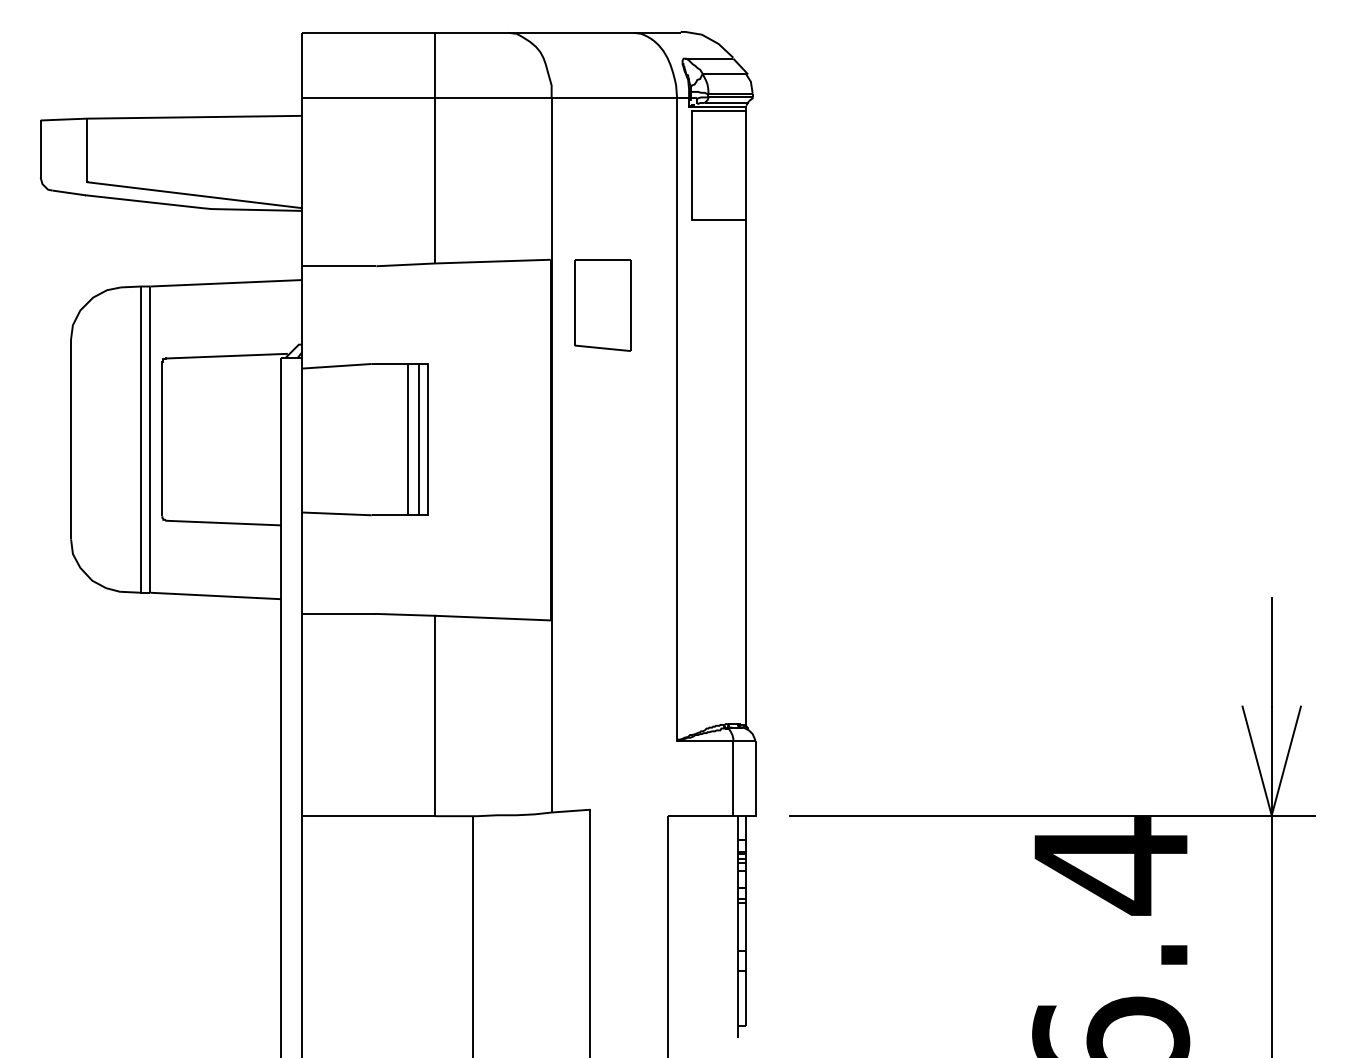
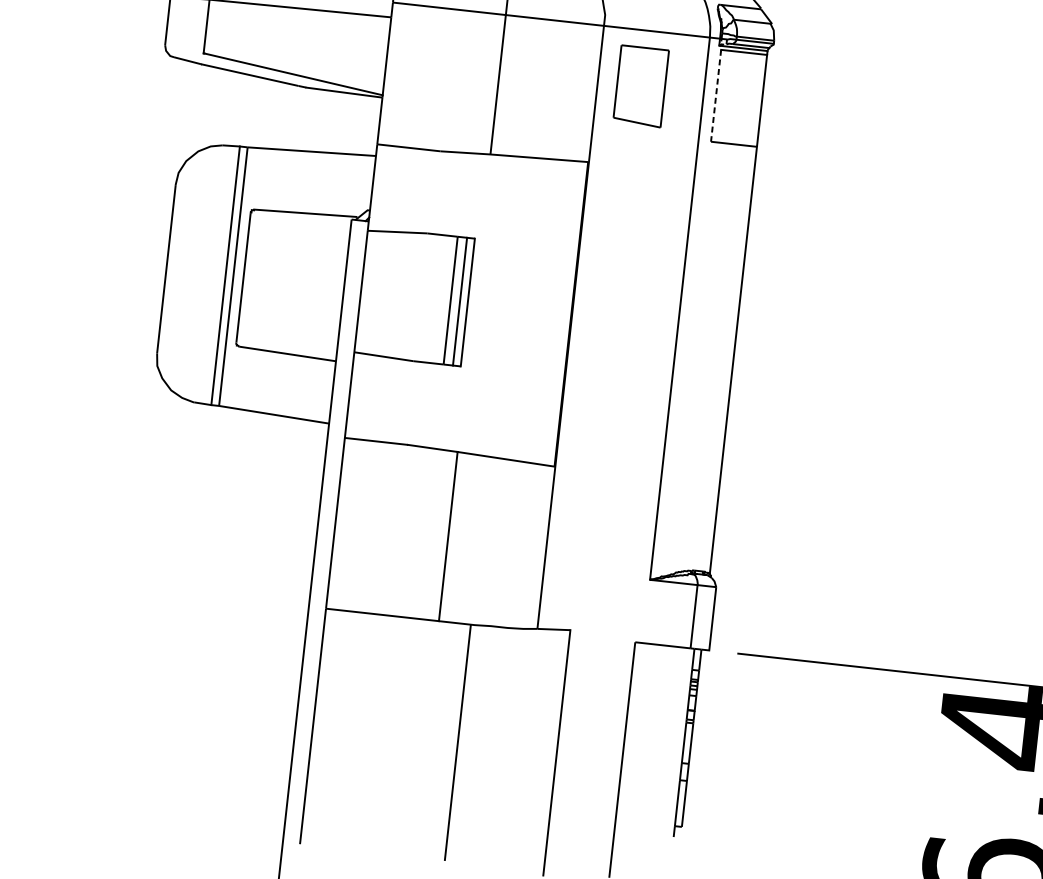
line: (691, 166) -> (715, 96), solid -> dashed
part: (602, 305) -> (640, 86), moved

